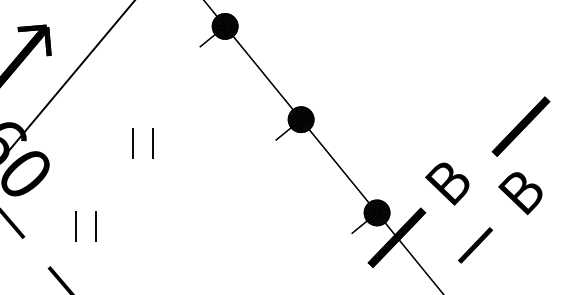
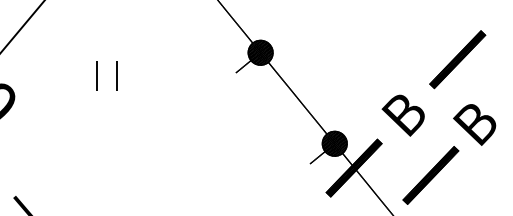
part: (520, 126) -> (457, 59), moved
part: (76, 226) -> (41, 157), removed
part: (475, 245) -> (430, 175), size x1.67

